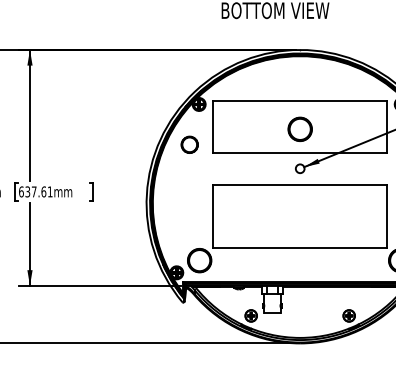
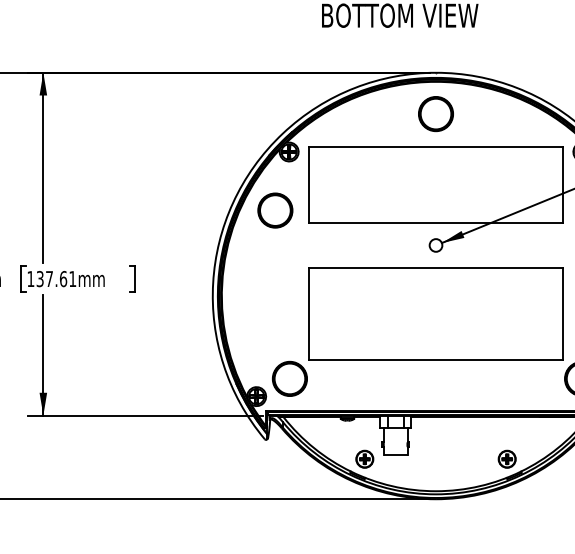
part: (299, 128) -> (434, 112), moved
circle: (189, 144) -> (275, 210), size x1.43
text: (21, 191) -> (31, 278), 637.61mm -> 137.61mm

